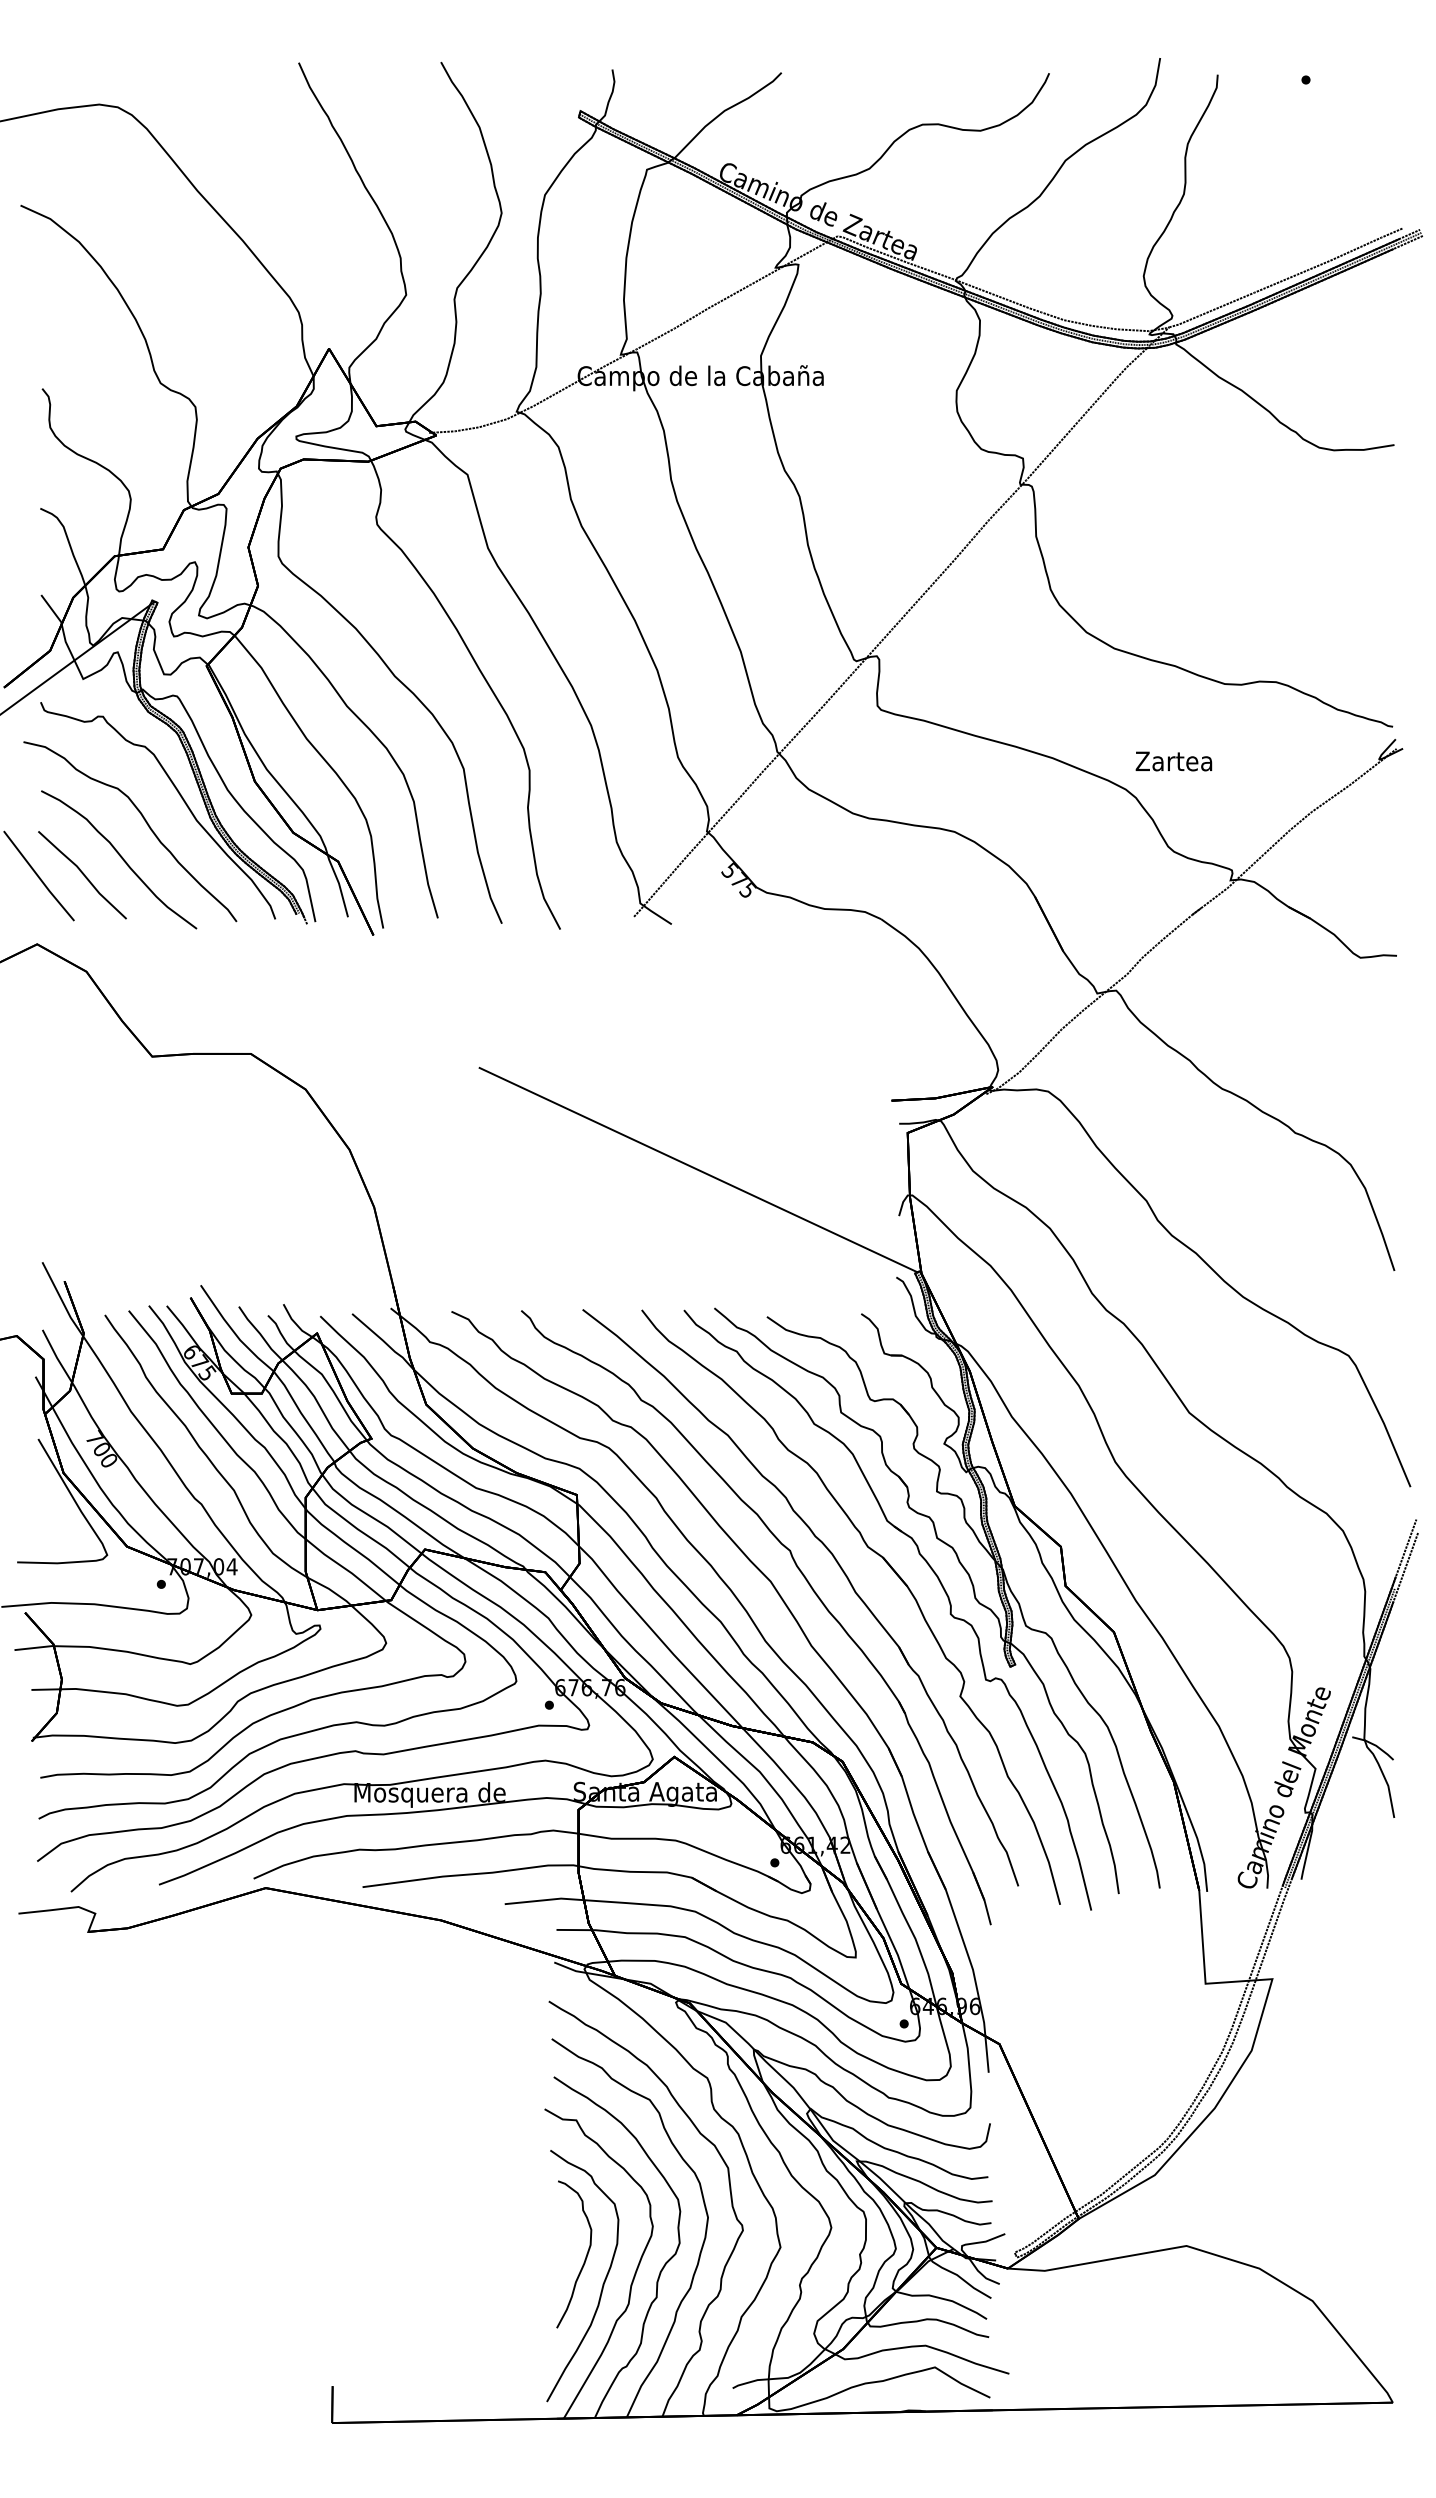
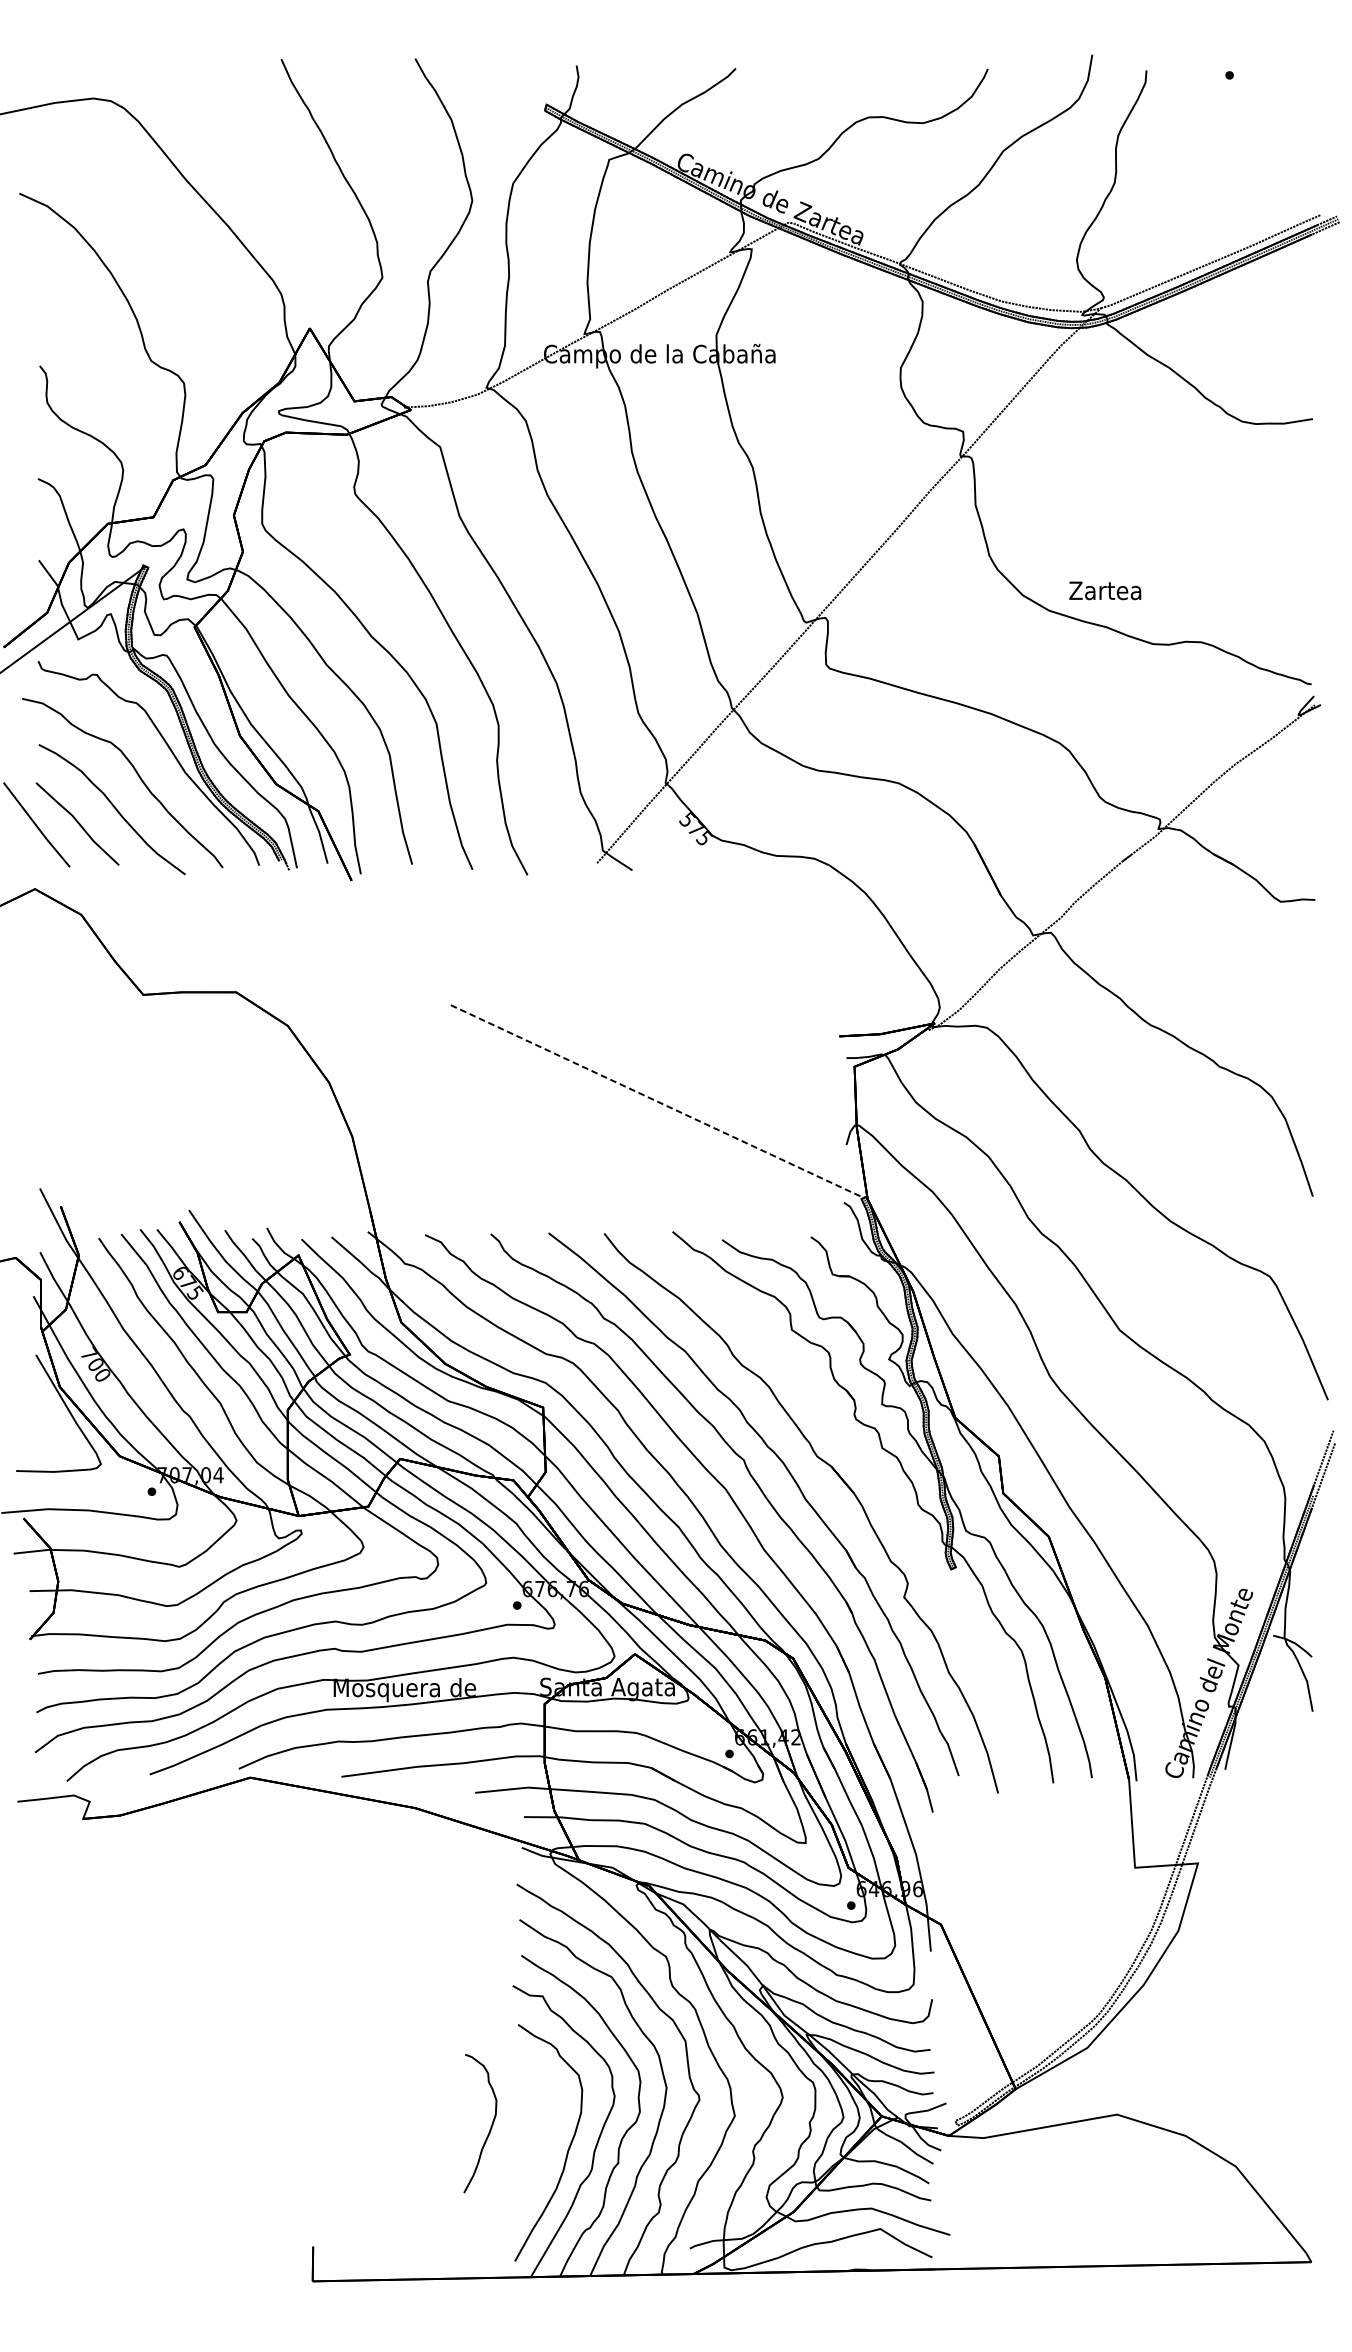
text: (1173, 761) -> (1104, 590), moved
line: (698, 1170) -> (657, 1102), solid -> dashed
part: (936, 1577) -> (881, 1485), removed
part: (585, 2256) -> (490, 2125), moved

